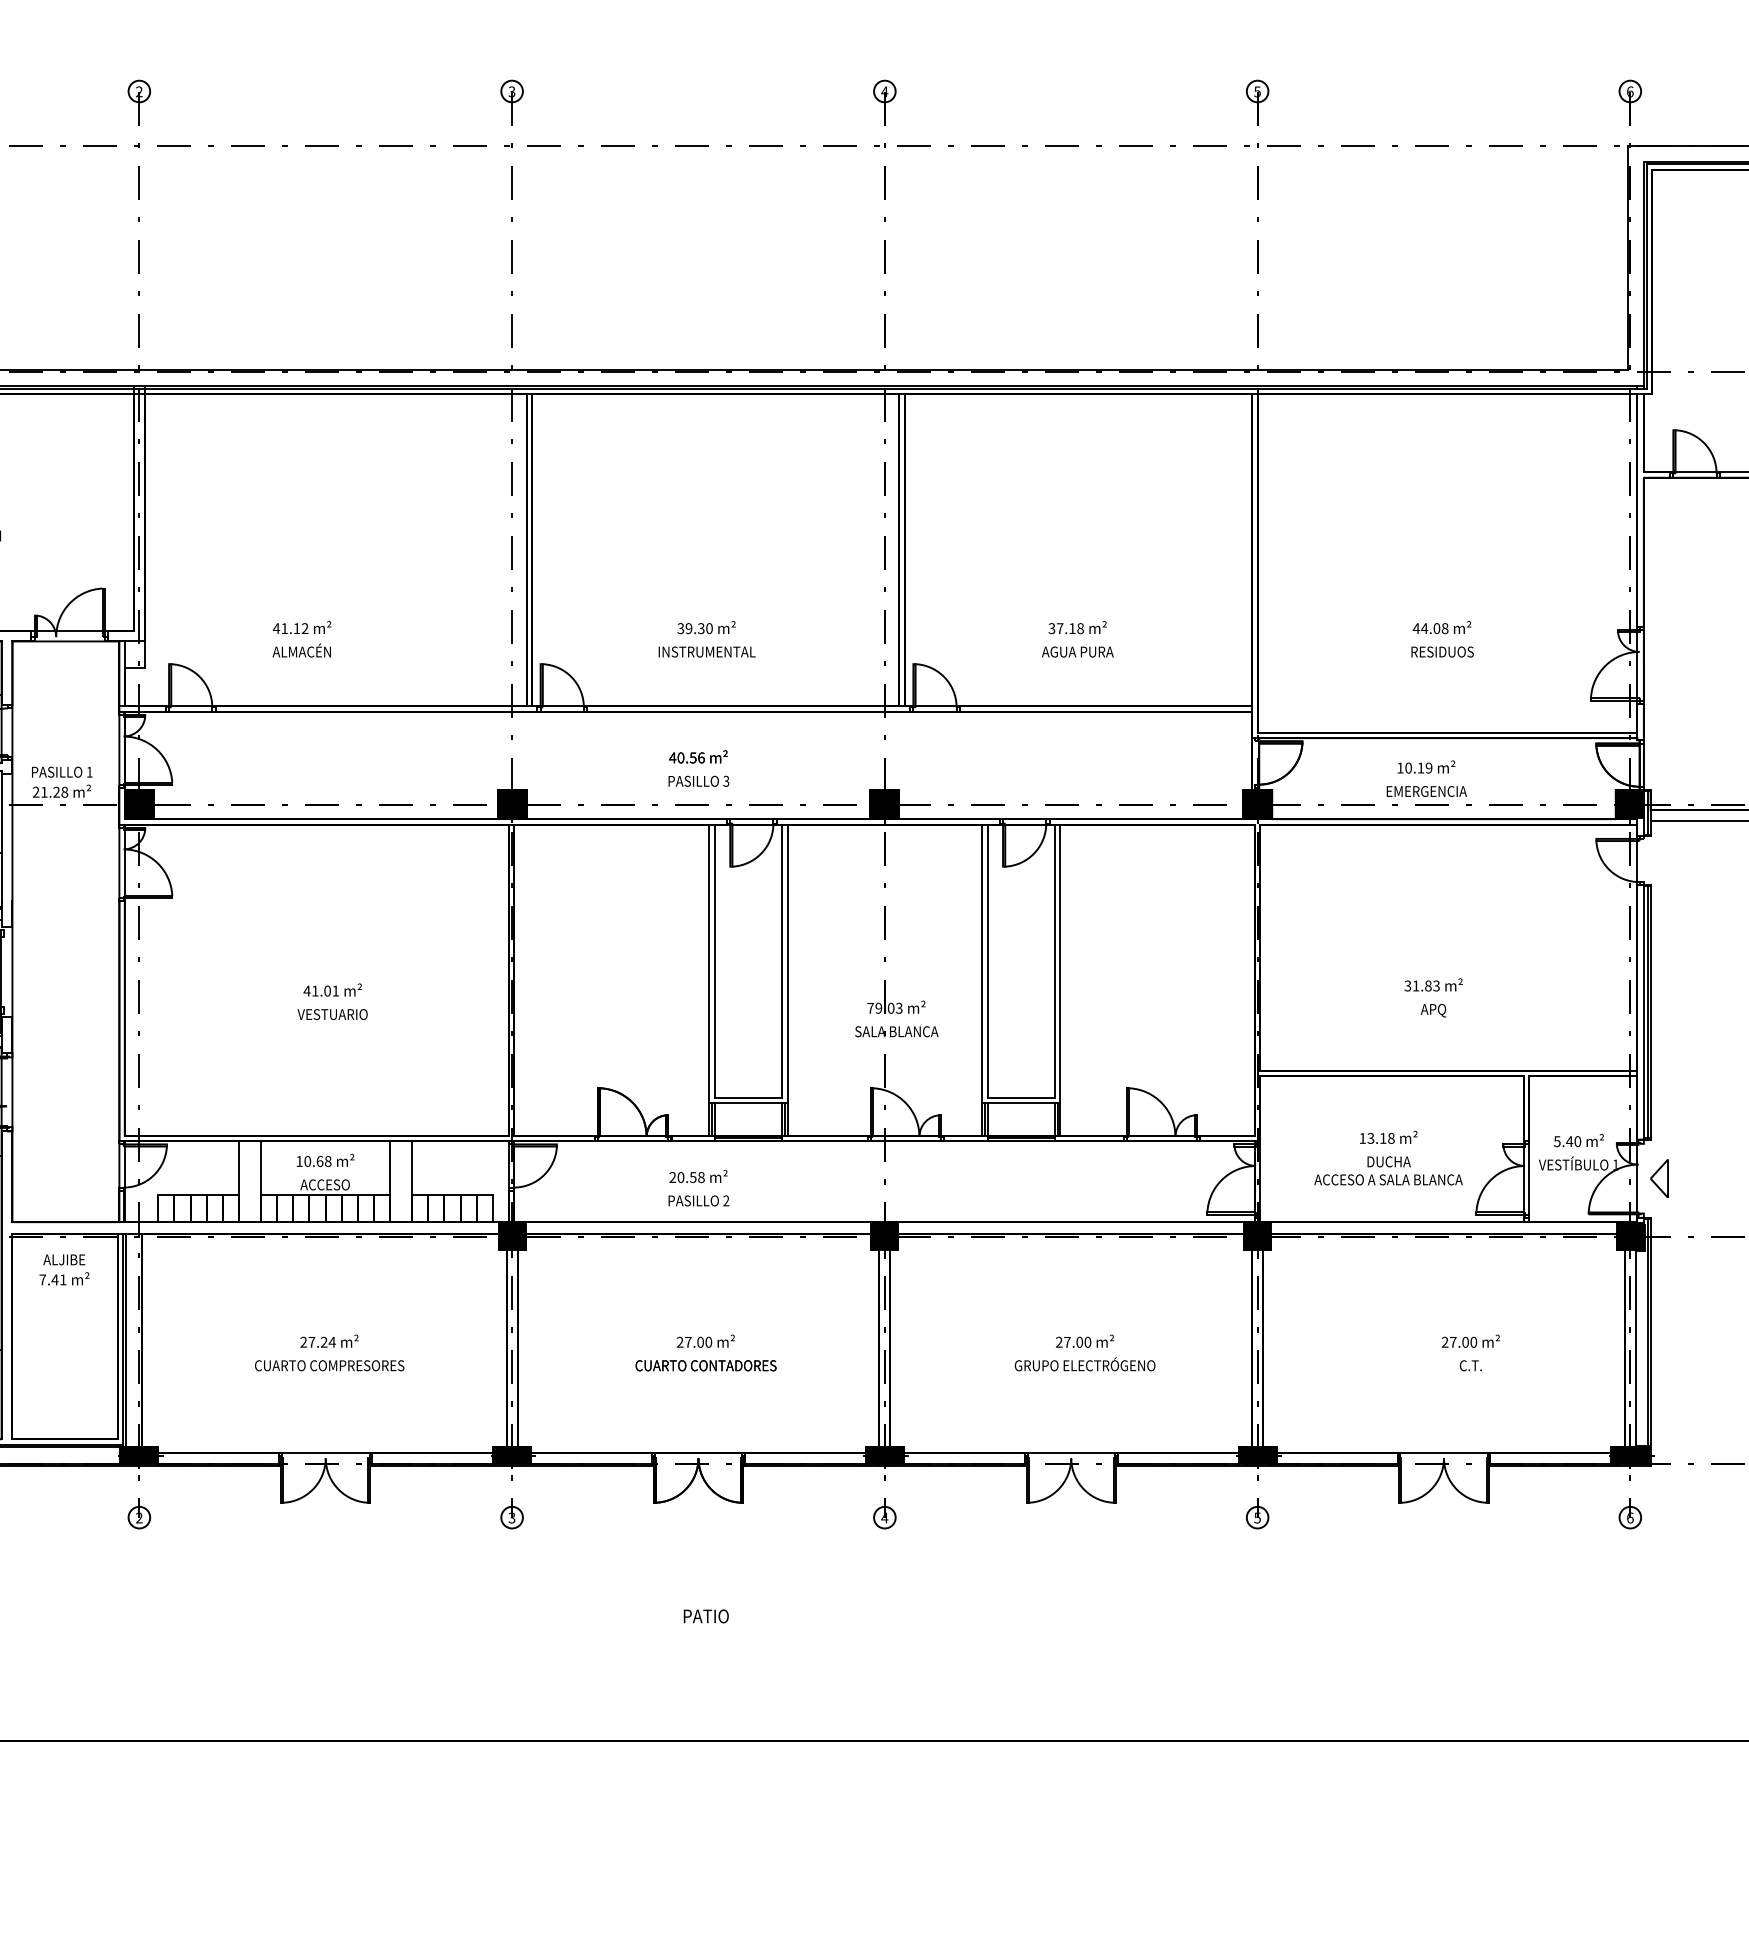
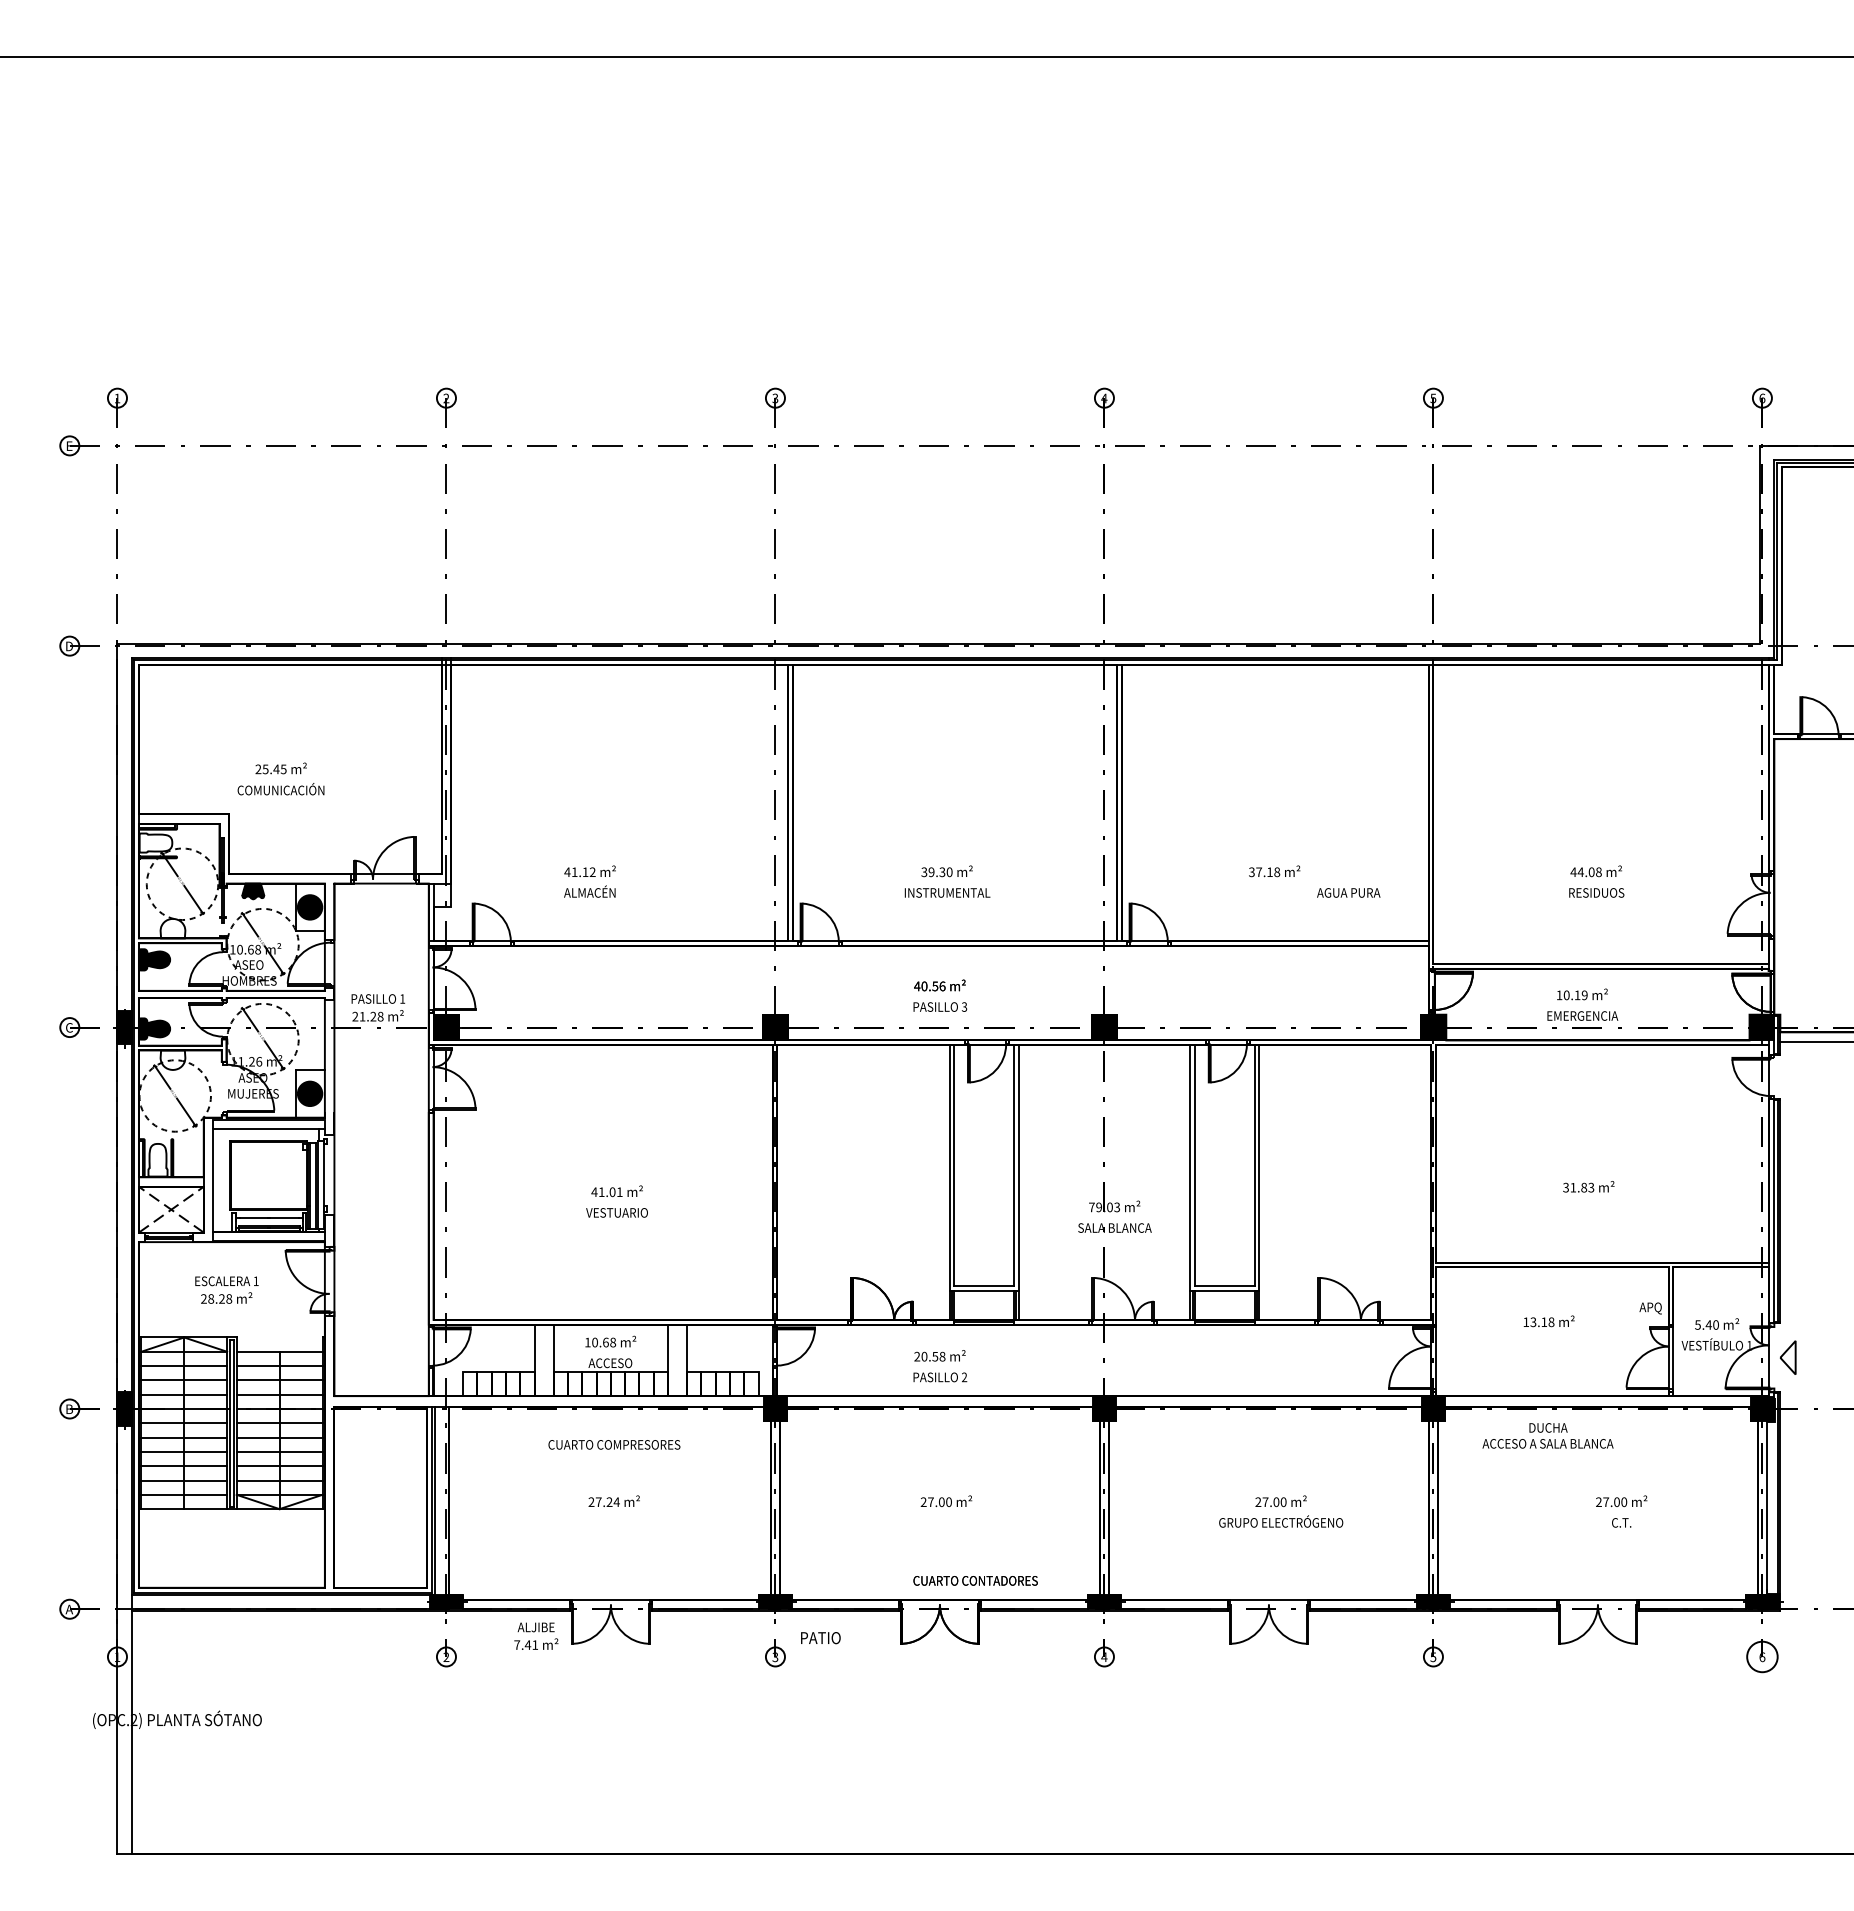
text: (1077, 651) -> (1348, 892), moved
text: (1433, 1010) -> (1650, 1308), moved
text: (1387, 1170) -> (1547, 1435), moved
text: (64, 1269) -> (536, 1635), moved
text: (329, 1365) -> (614, 1444), moved
text: (705, 1365) -> (975, 1580), moved
circle: (1629, 1517) -> (1761, 1656), size x1.6
text: (705, 1616) -> (820, 1638), moved

